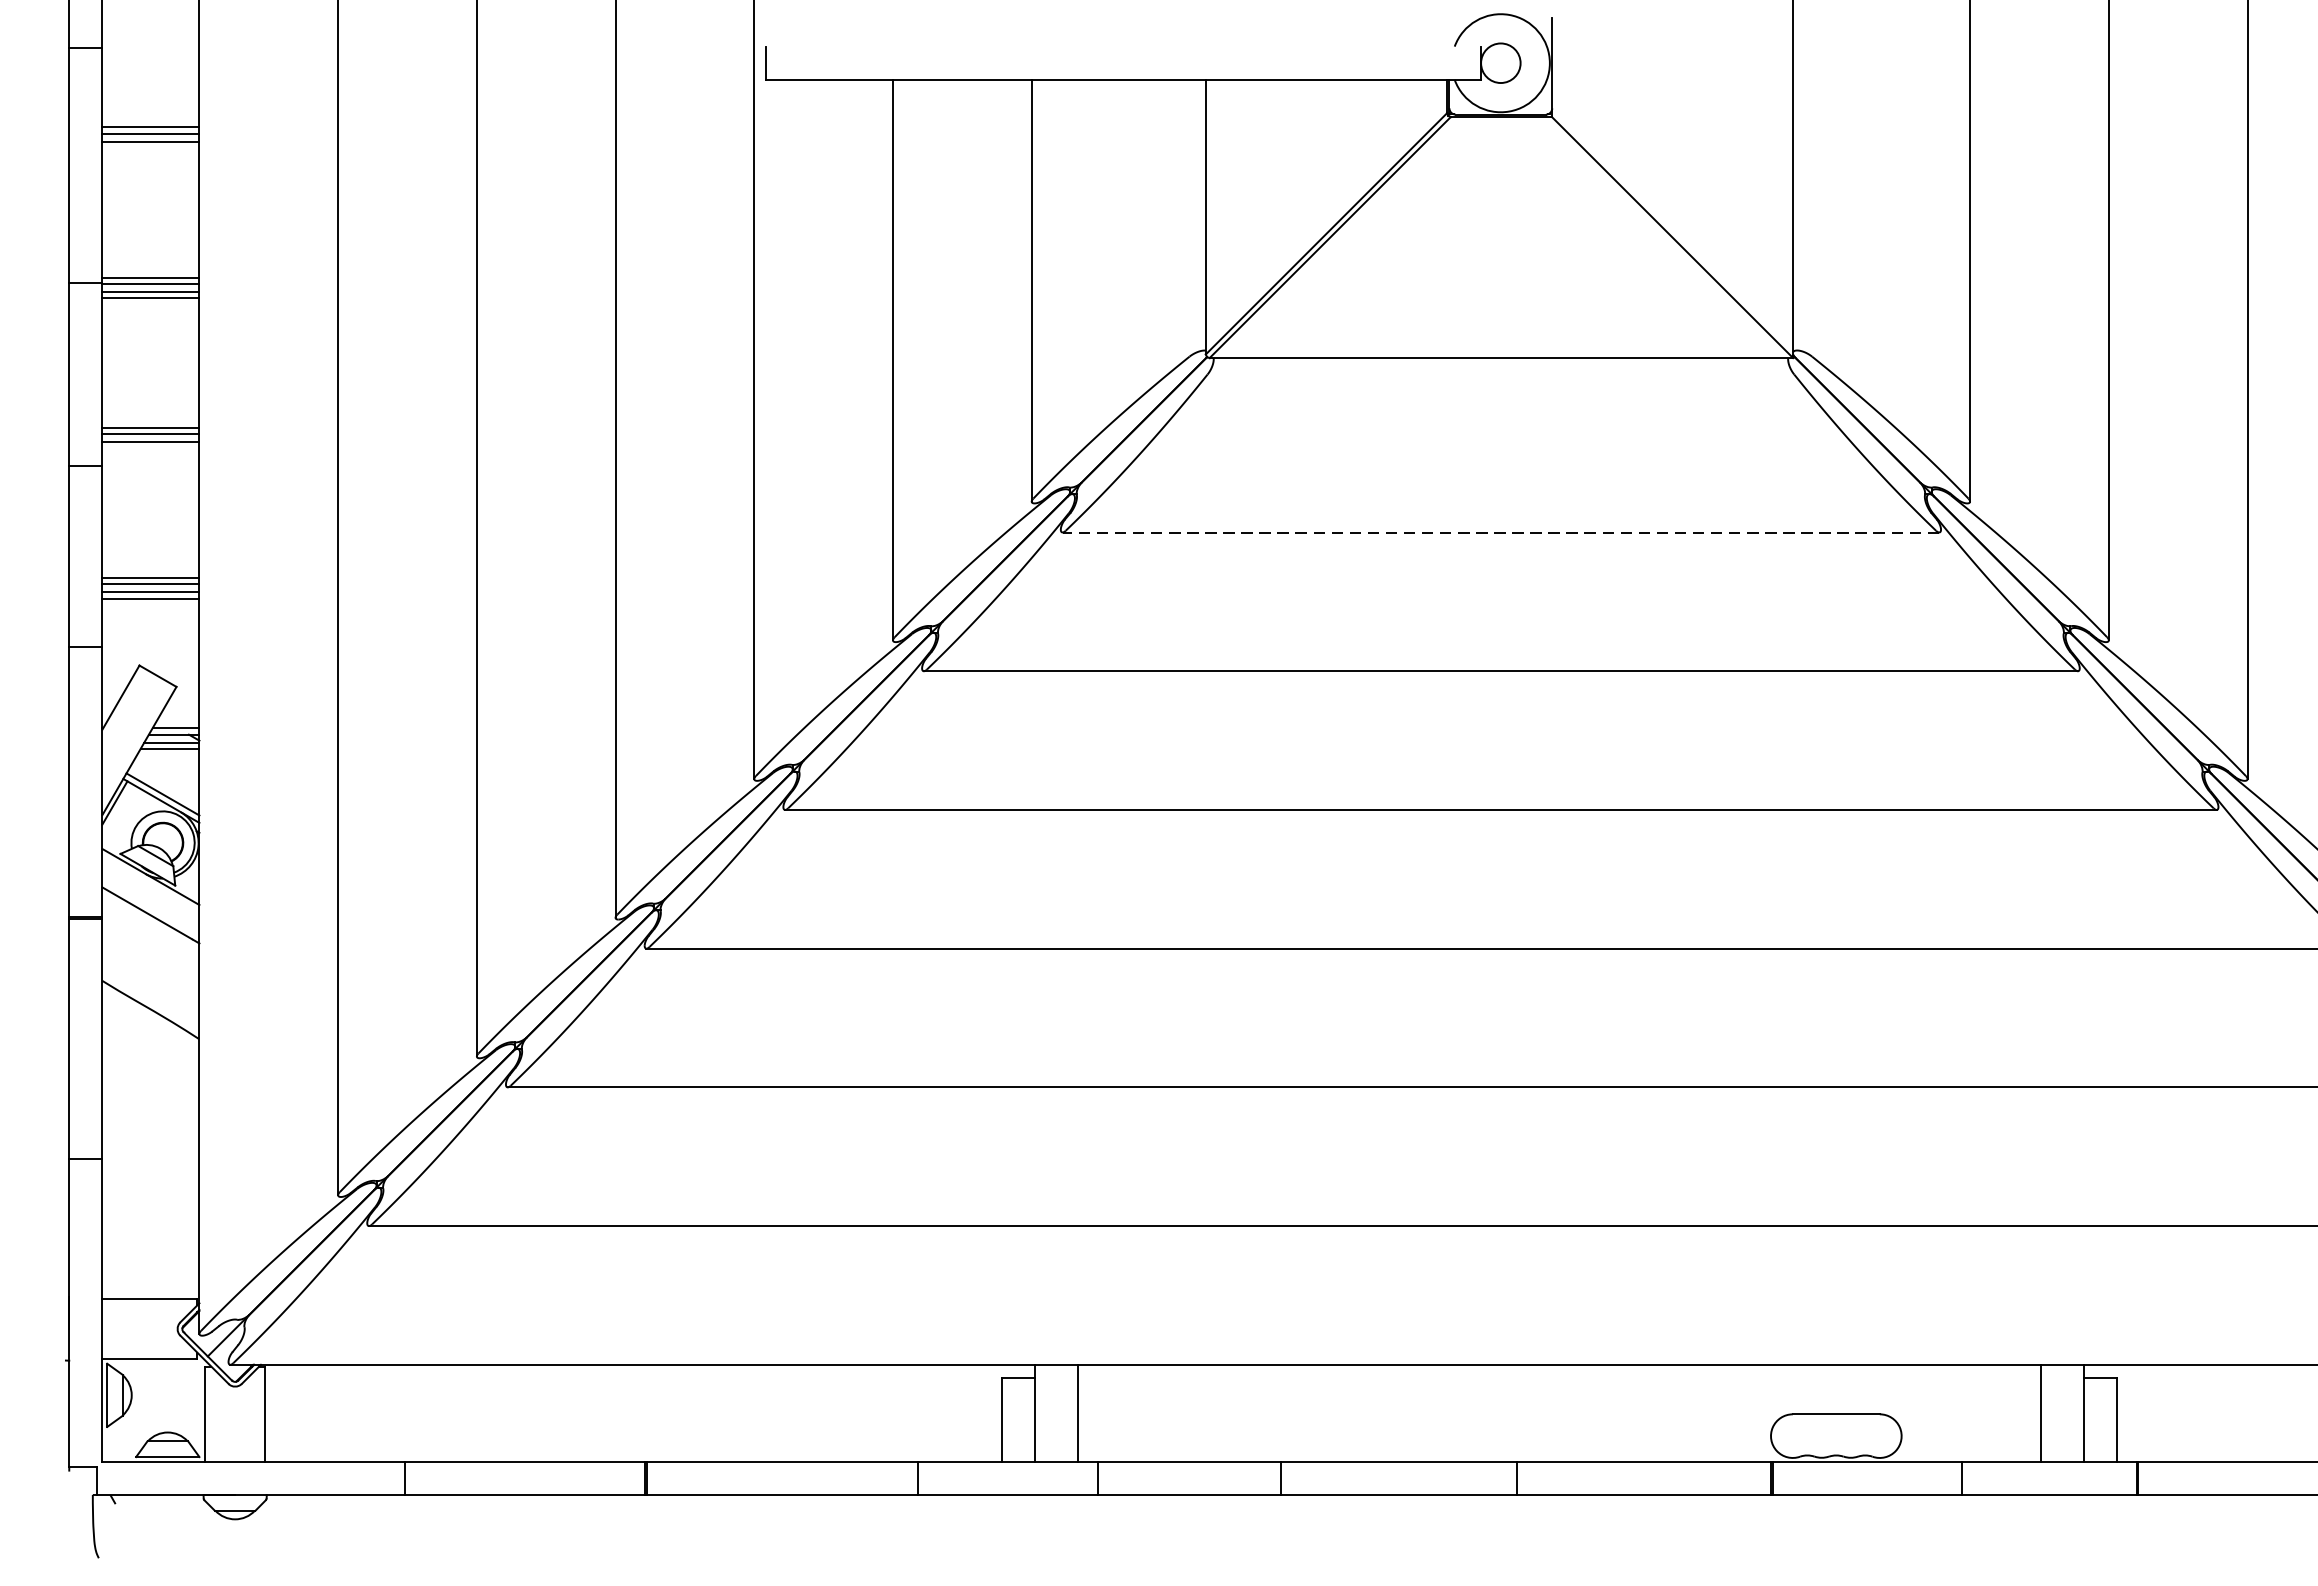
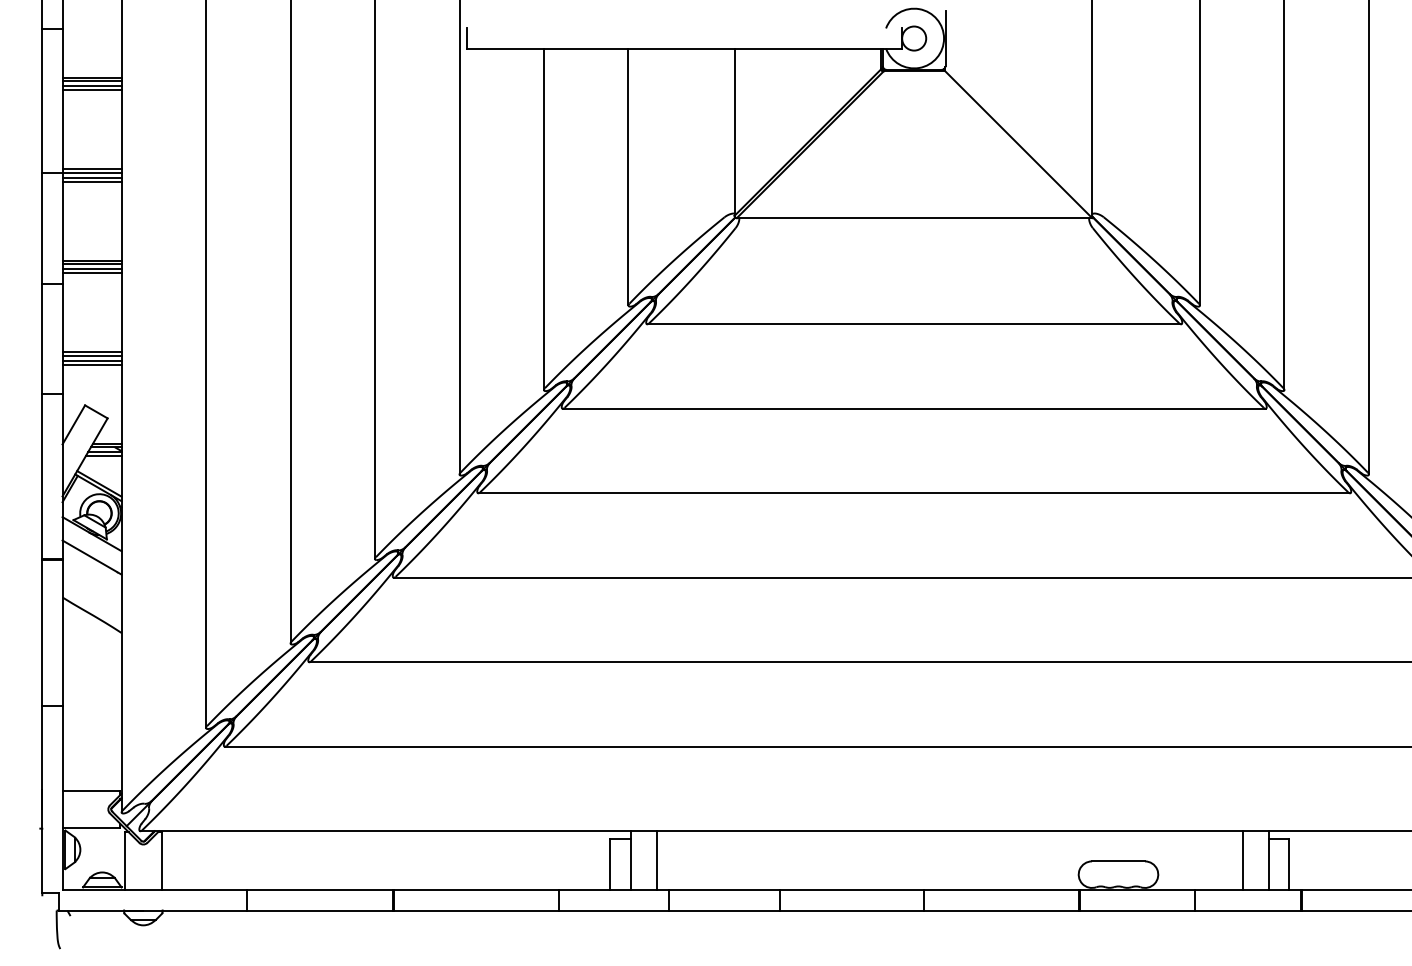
line: (149, 148) -> (91, 90), added
line: (149, 449) -> (91, 273), added
line: (1501, 532) -> (914, 324), dashed -> solid

